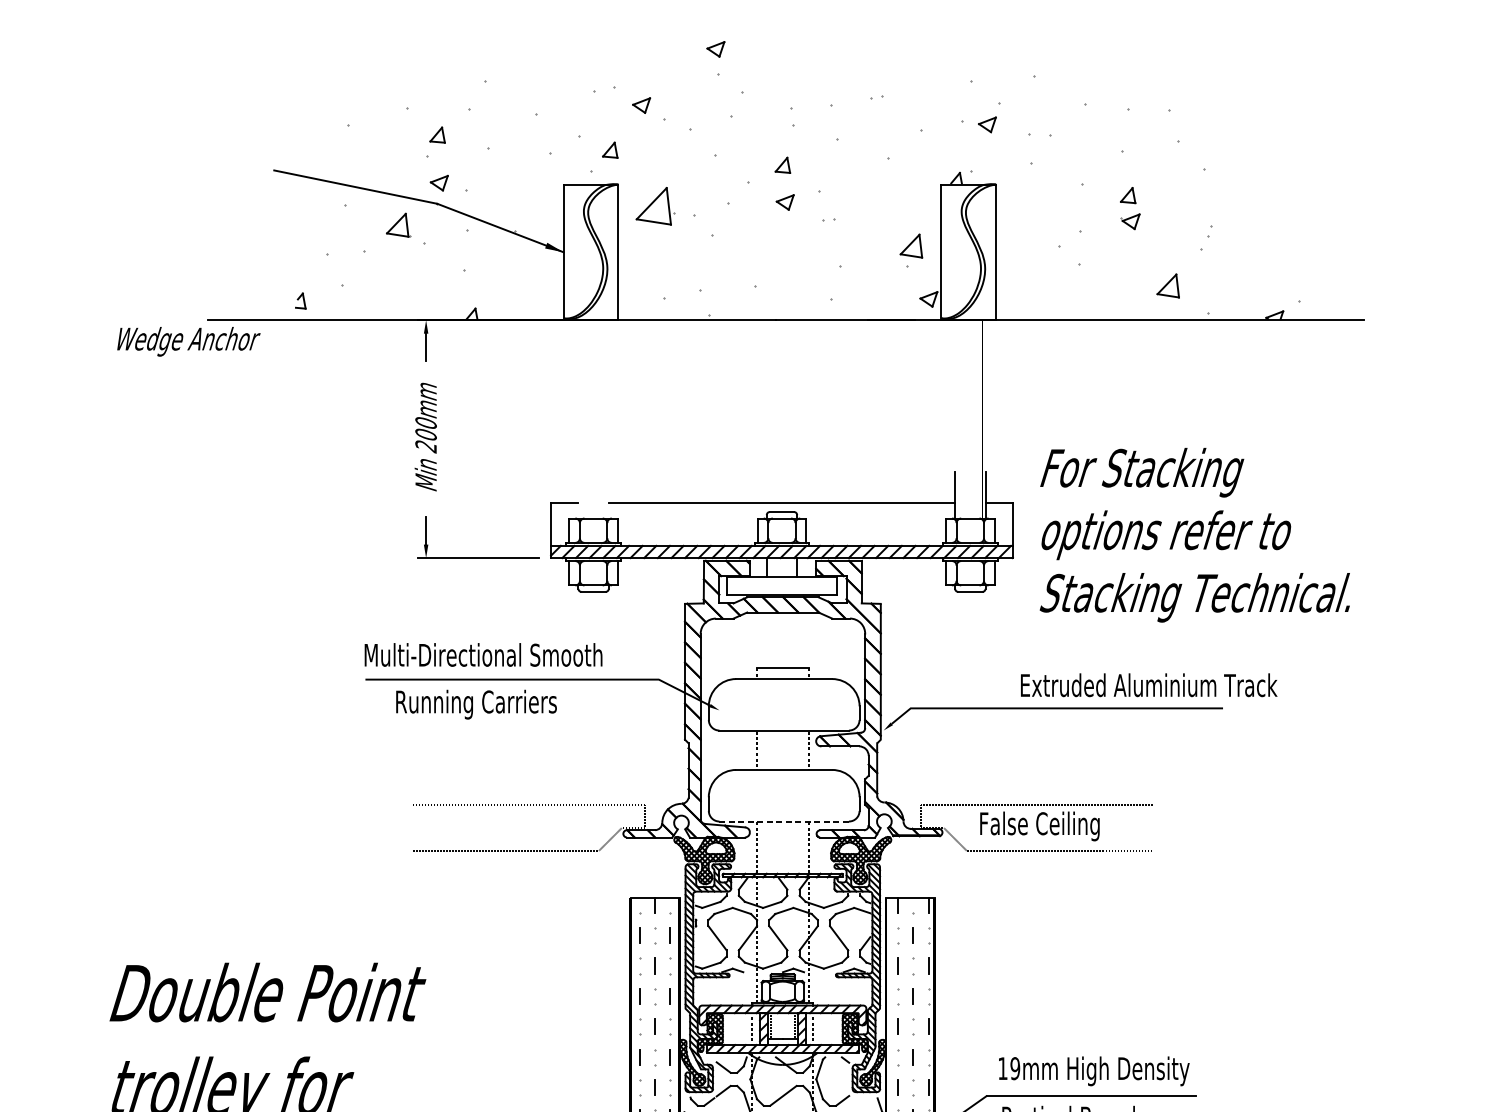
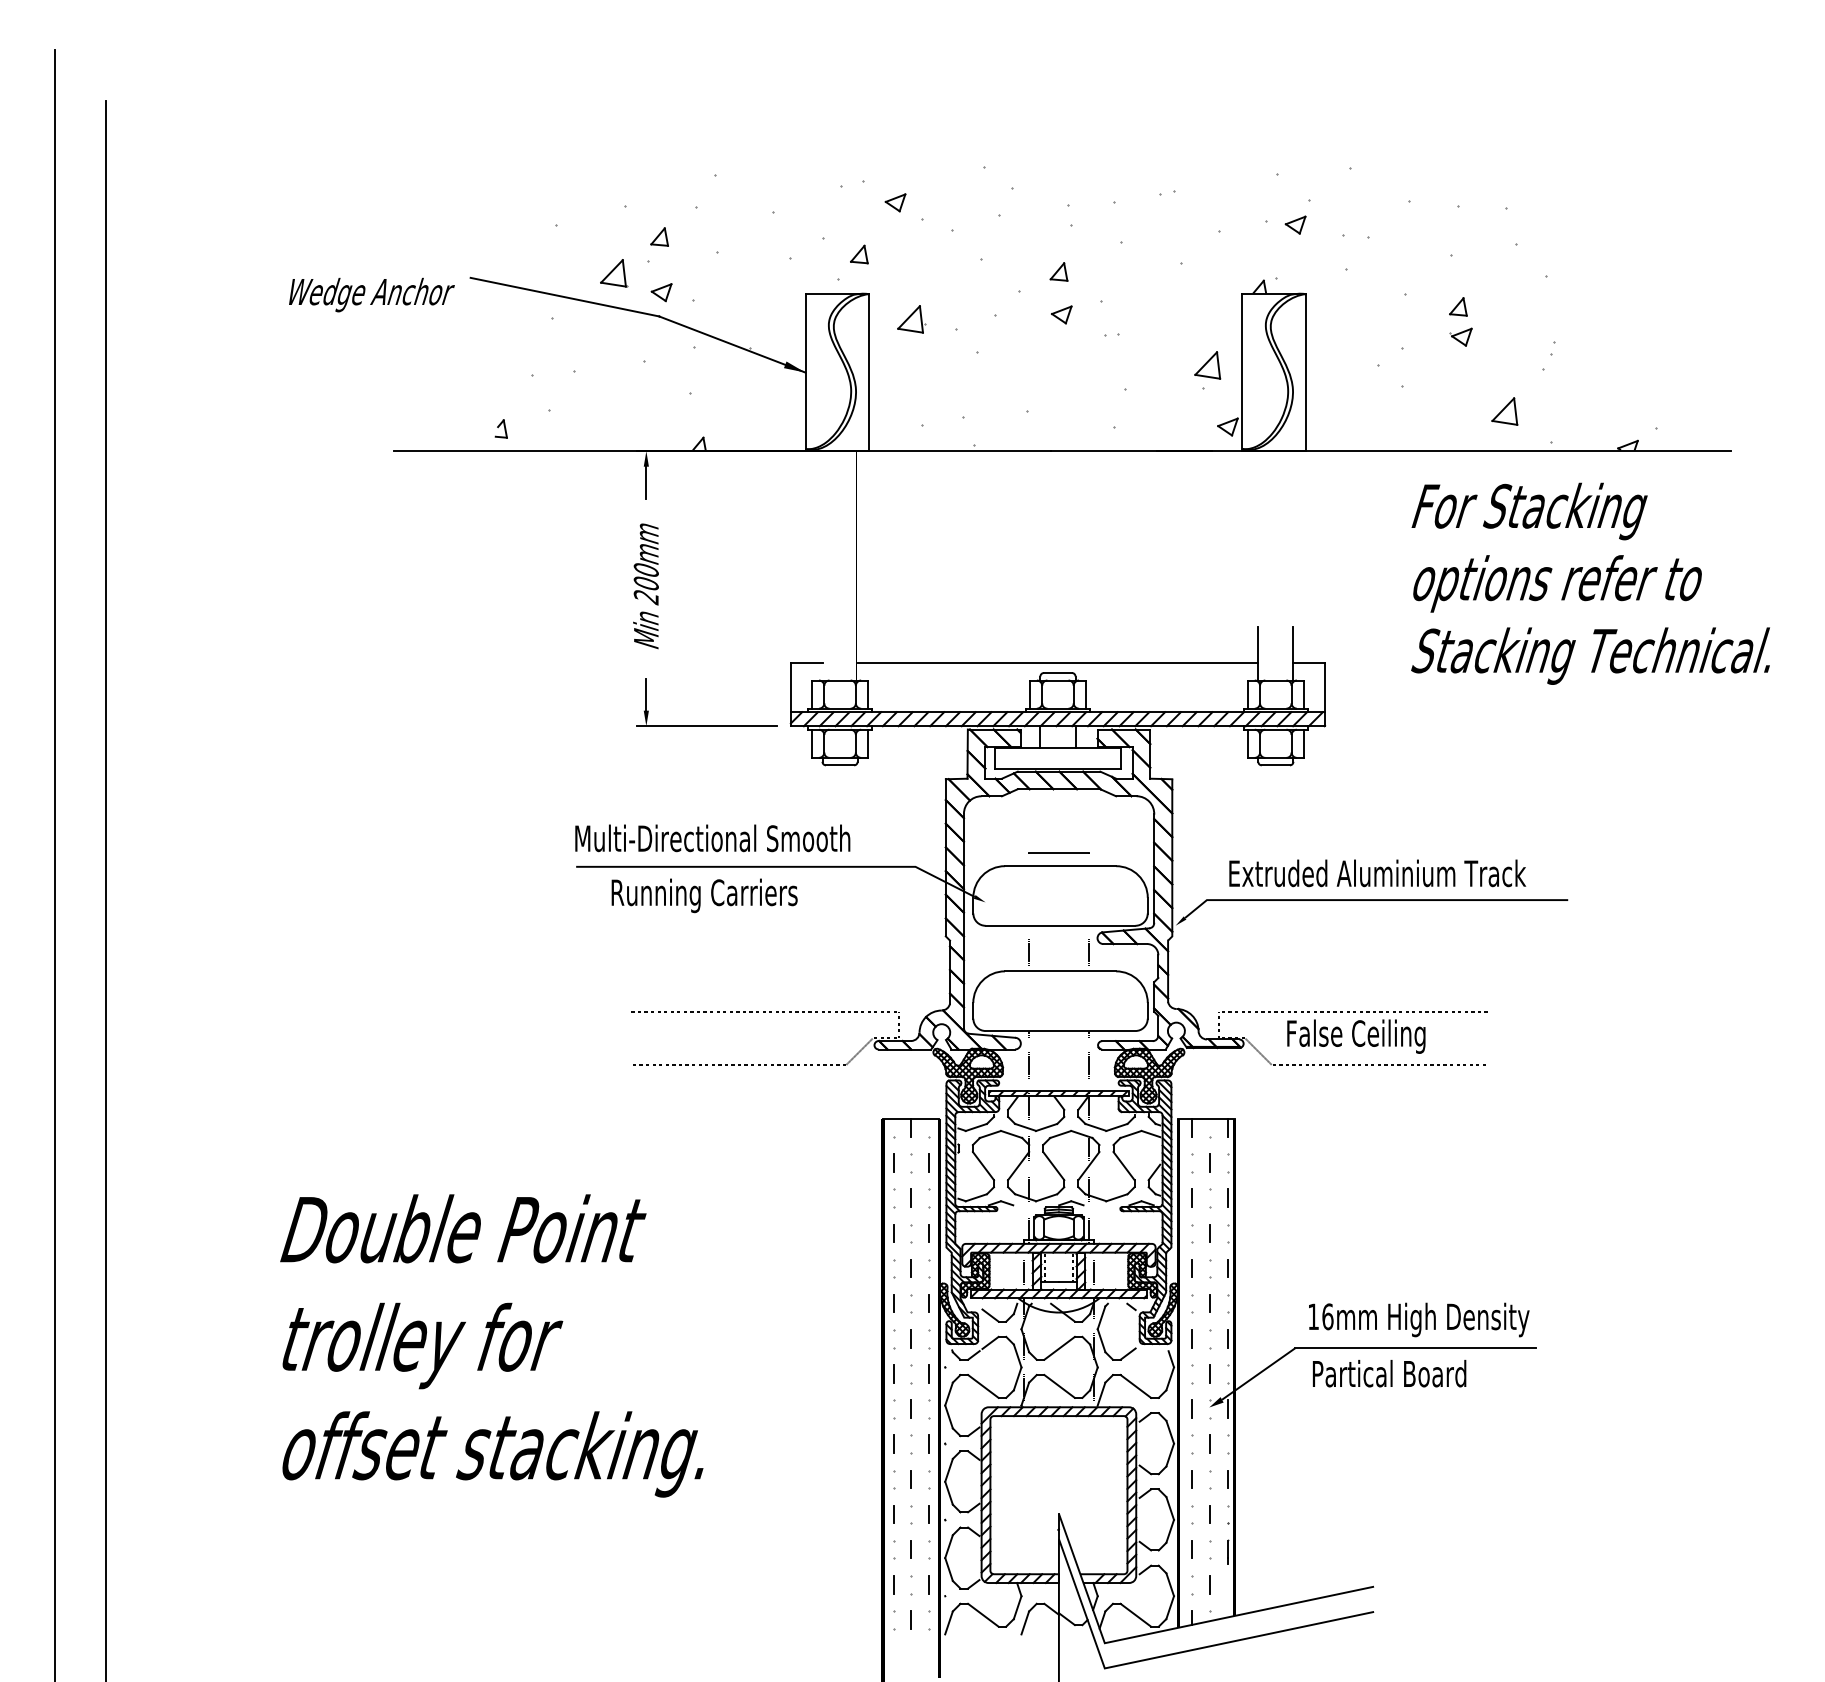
part: (715, 49) -> (981, 137), removed
part: (655, 206) -> (911, 319), size x0.62
part: (398, 225) -> (614, 273), moved
text: (188, 341) -> (371, 294), moved
text: (1194, 534) -> (1590, 583), moved
text: (1148, 685) -> (1377, 873), moved
line: (784, 821) -> (1060, 1031), dashed -> solid
text: (1014, 1068) -> (1327, 1316), 19mm -> 16mm

